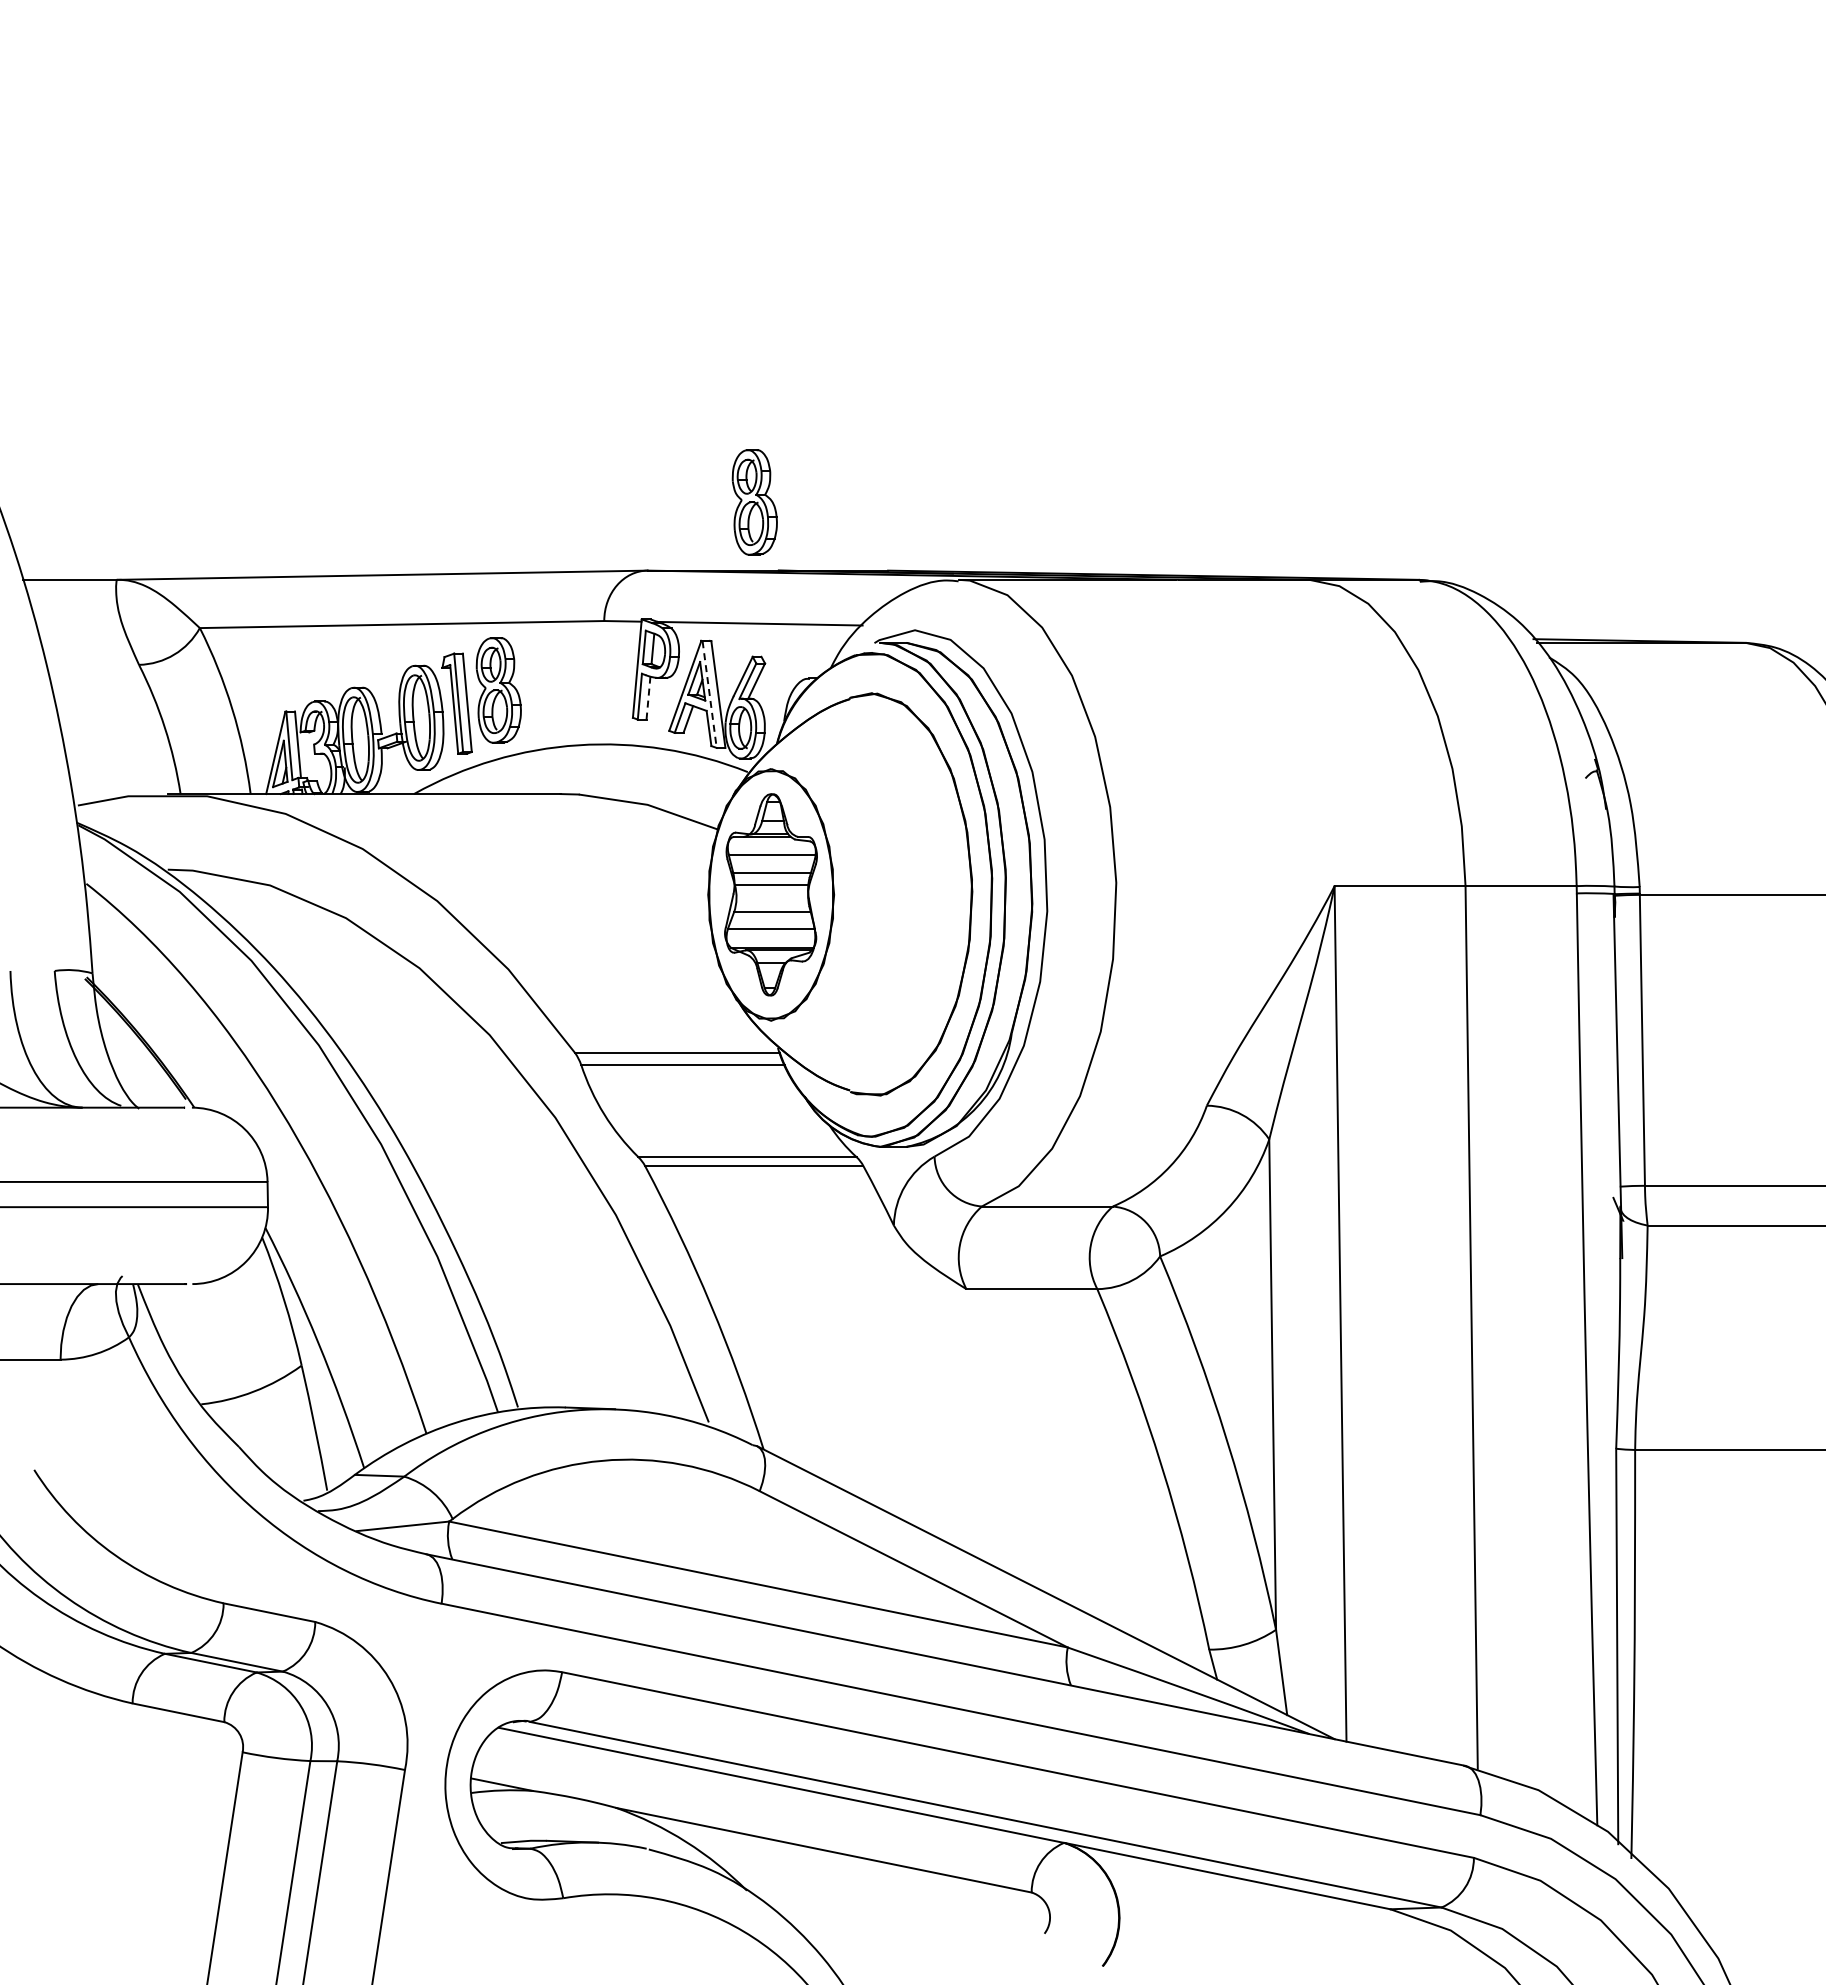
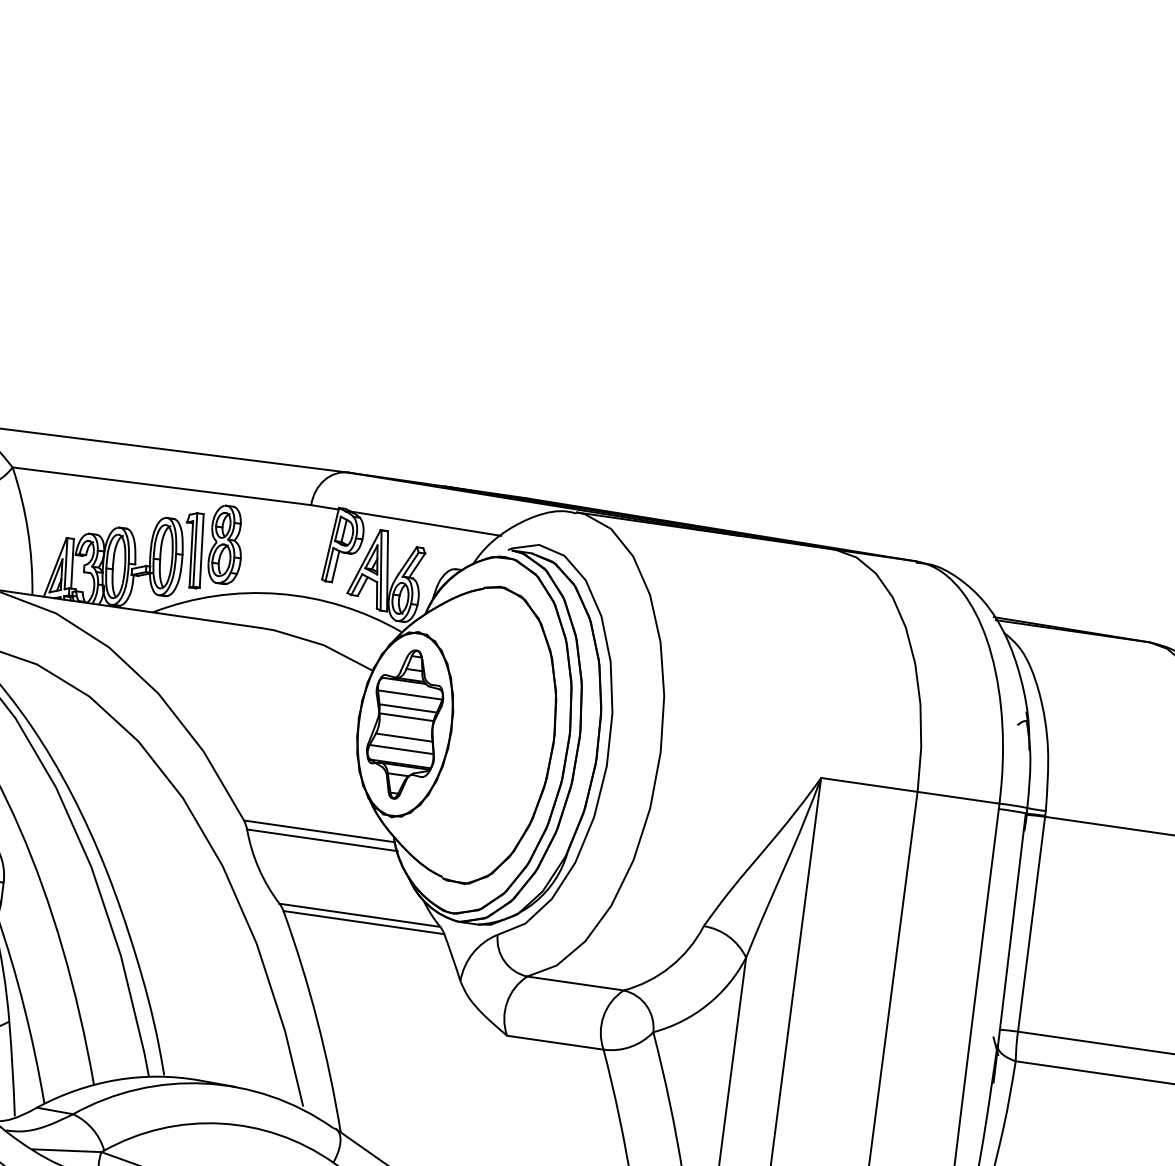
part: (754, 502) -> (434, 433), removed
line: (709, 694) -> (381, 570), dashed -> solid
line: (648, 698) -> (335, 566), dashed -> solid

